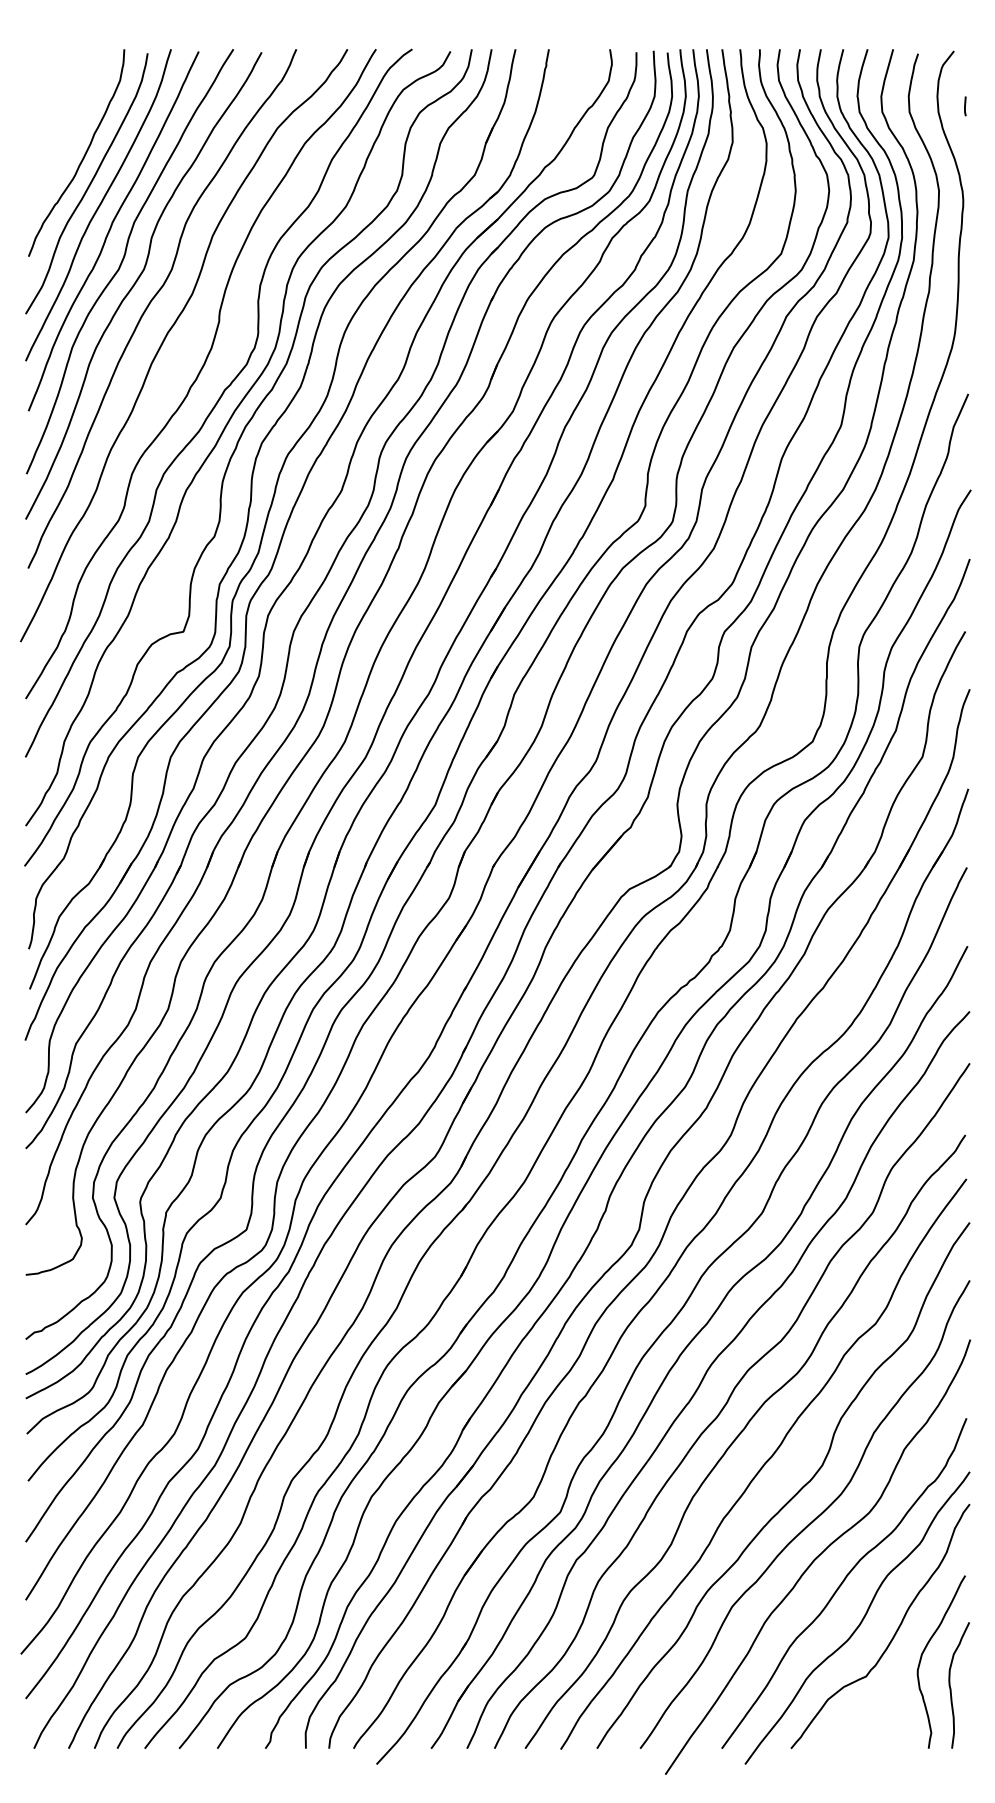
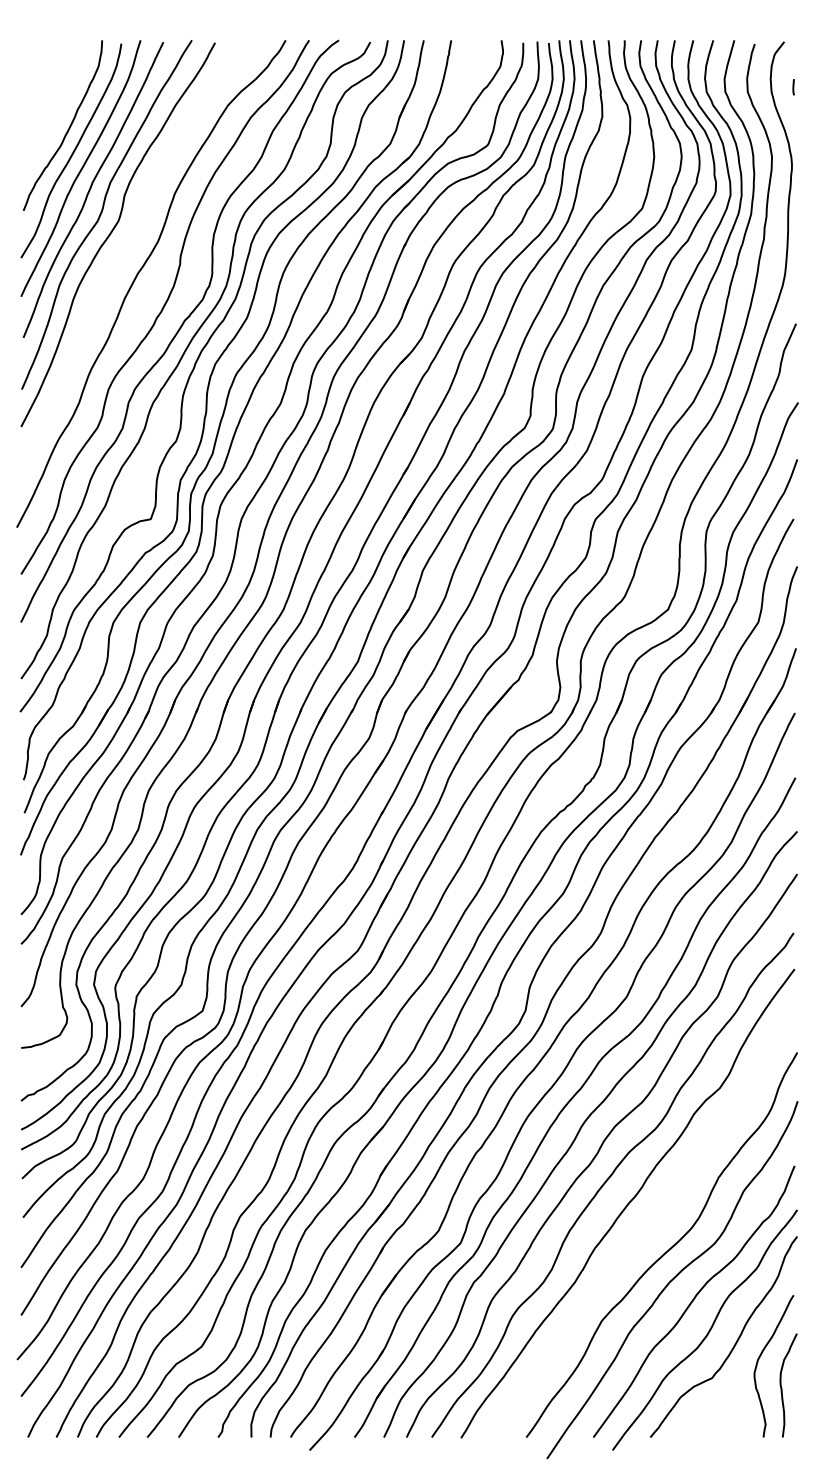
curve: (153, 300) -> (126, 246), removed
curve: (793, 1495) -> (652, 1229), removed

